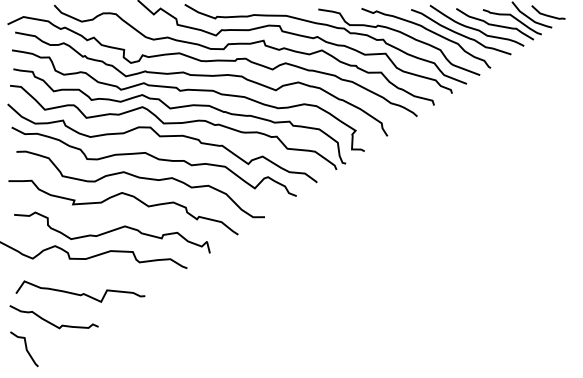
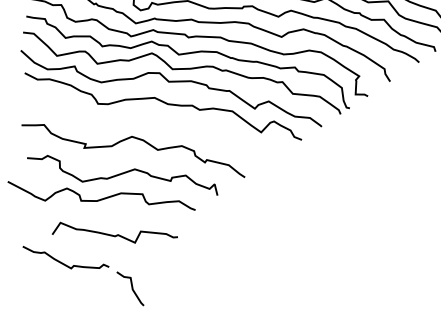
curve: (140, 178) -> (149, 122), removed
curve: (78, 293) -> (113, 234), moved
curve: (25, 349) -> (131, 289), moved

